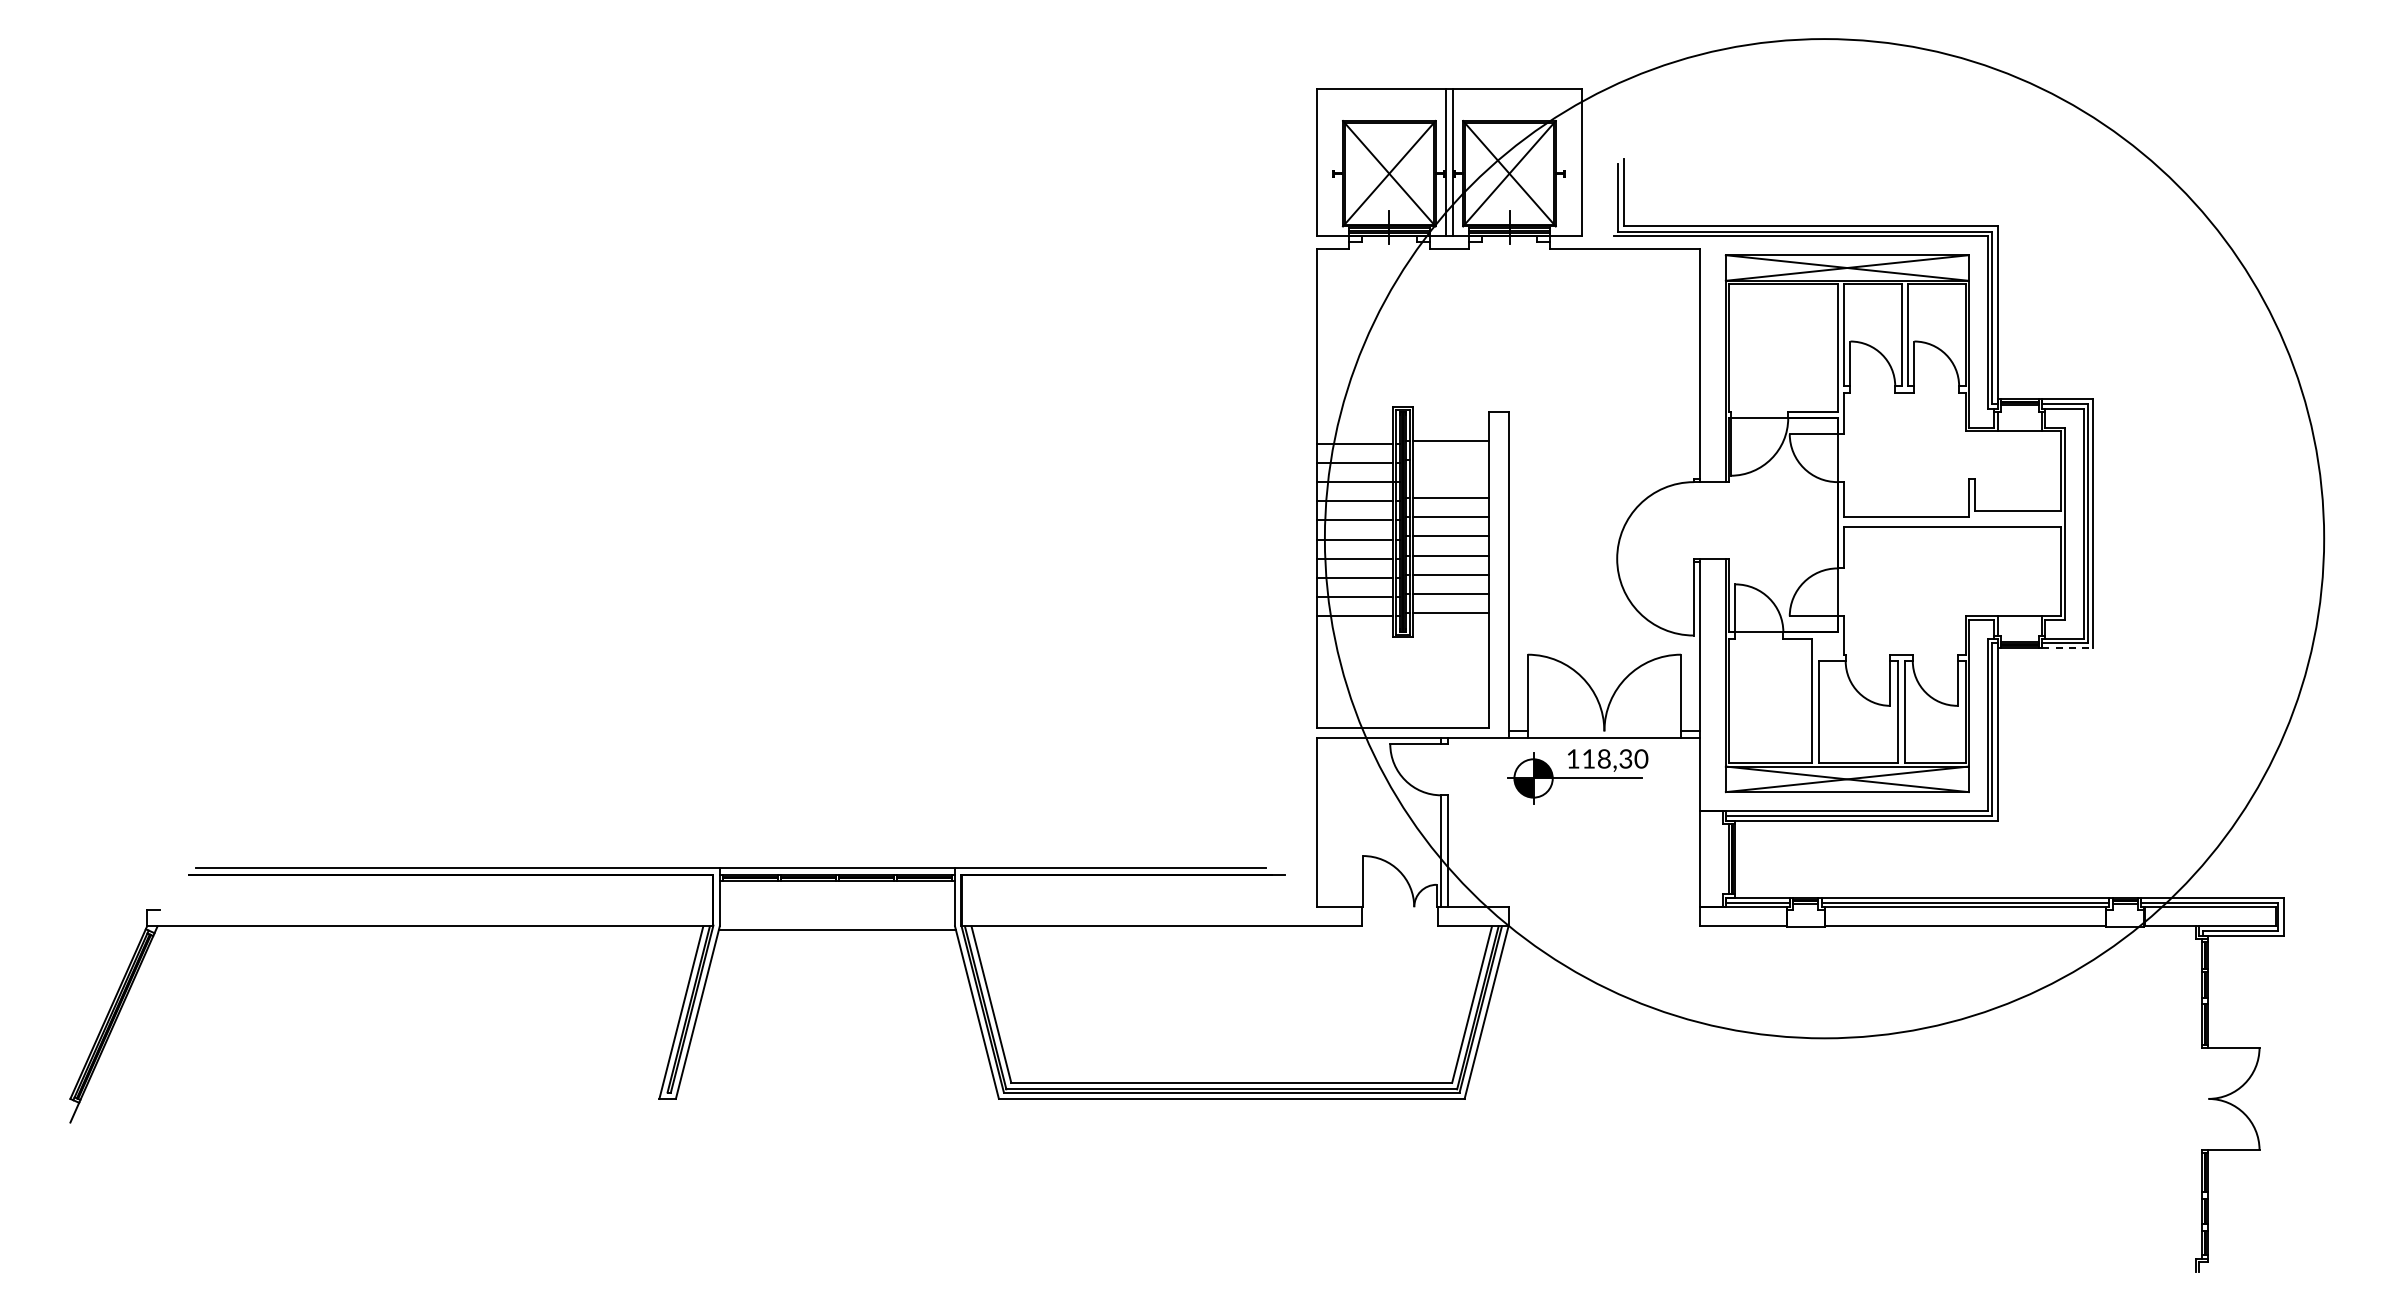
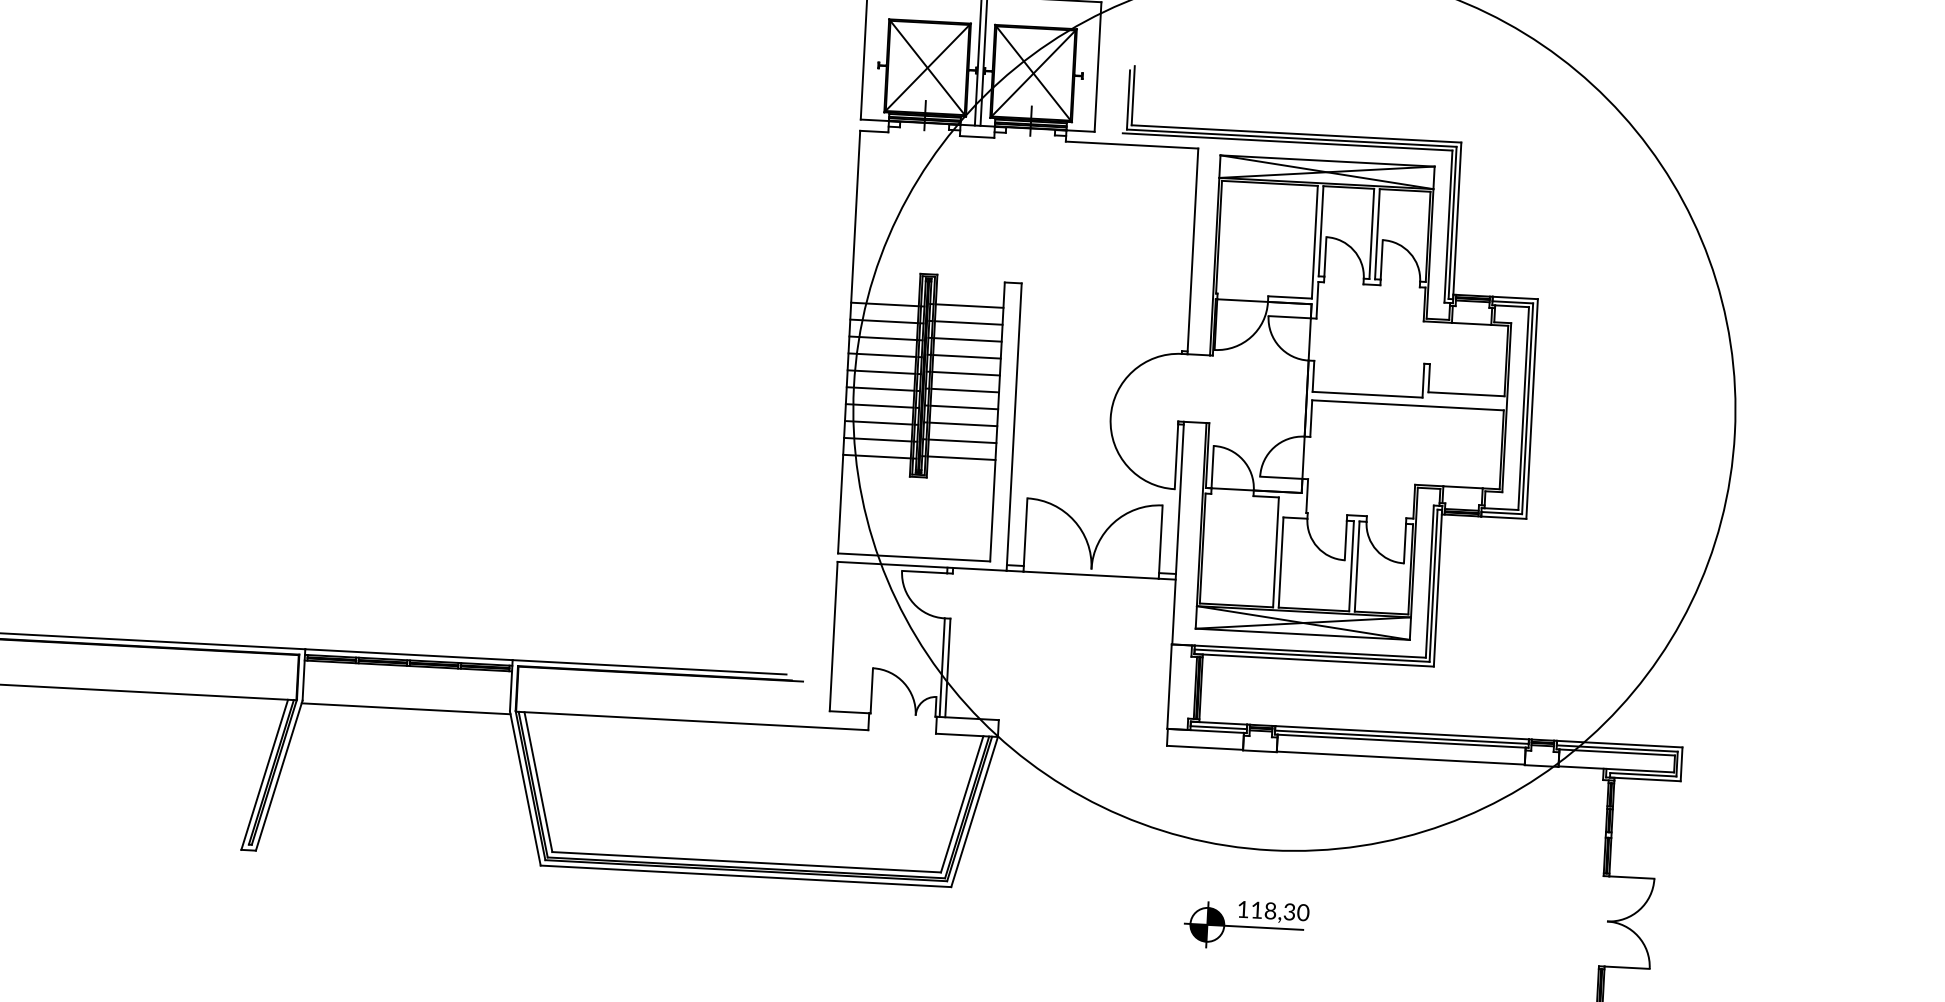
line: (1450, 459) -> (968, 322), added
line: (1447, 478) -> (964, 339), added
line: (2067, 648) -> (1503, 517), dashed -> solid
part: (1577, 776) -> (1246, 925), moved

